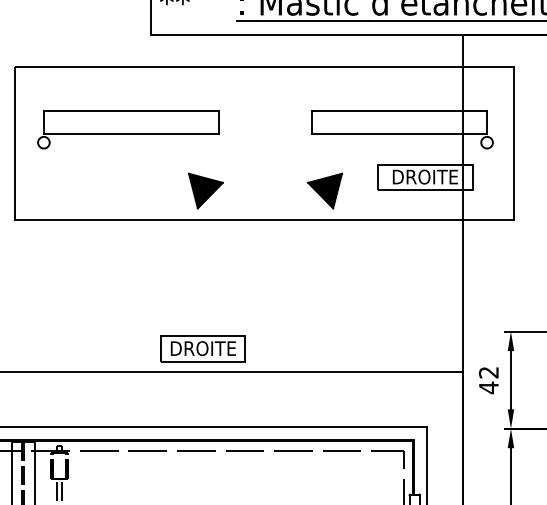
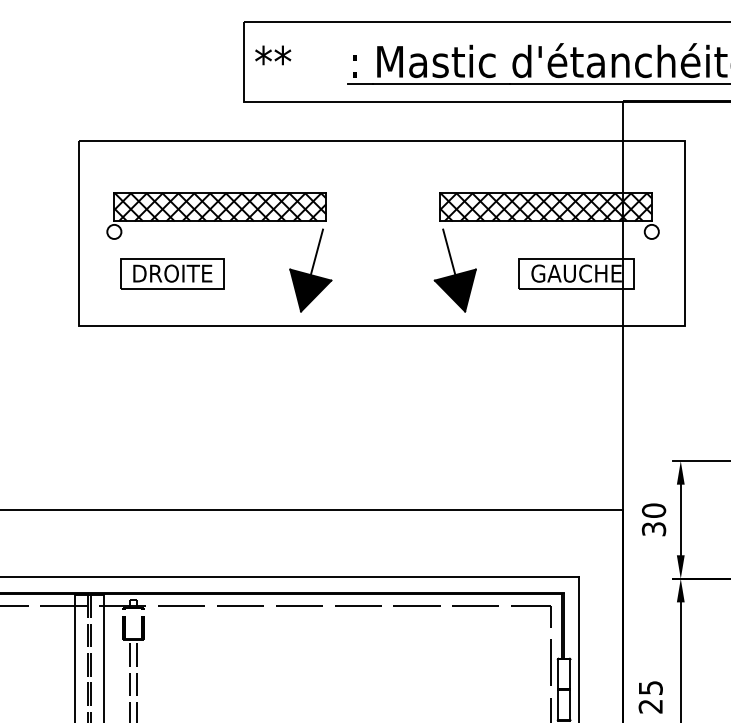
hatch: (131, 122) -> (220, 207), added
hatch: (399, 122) -> (545, 207), added
line: (210, 159) -> (316, 252), added
line: (320, 159) -> (449, 252), added
text: (424, 176) -> (576, 273), DROITE -> GAUCHE
part: (203, 348) -> (172, 273), moved
text: (488, 379) -> (653, 519), 42 -> 30

